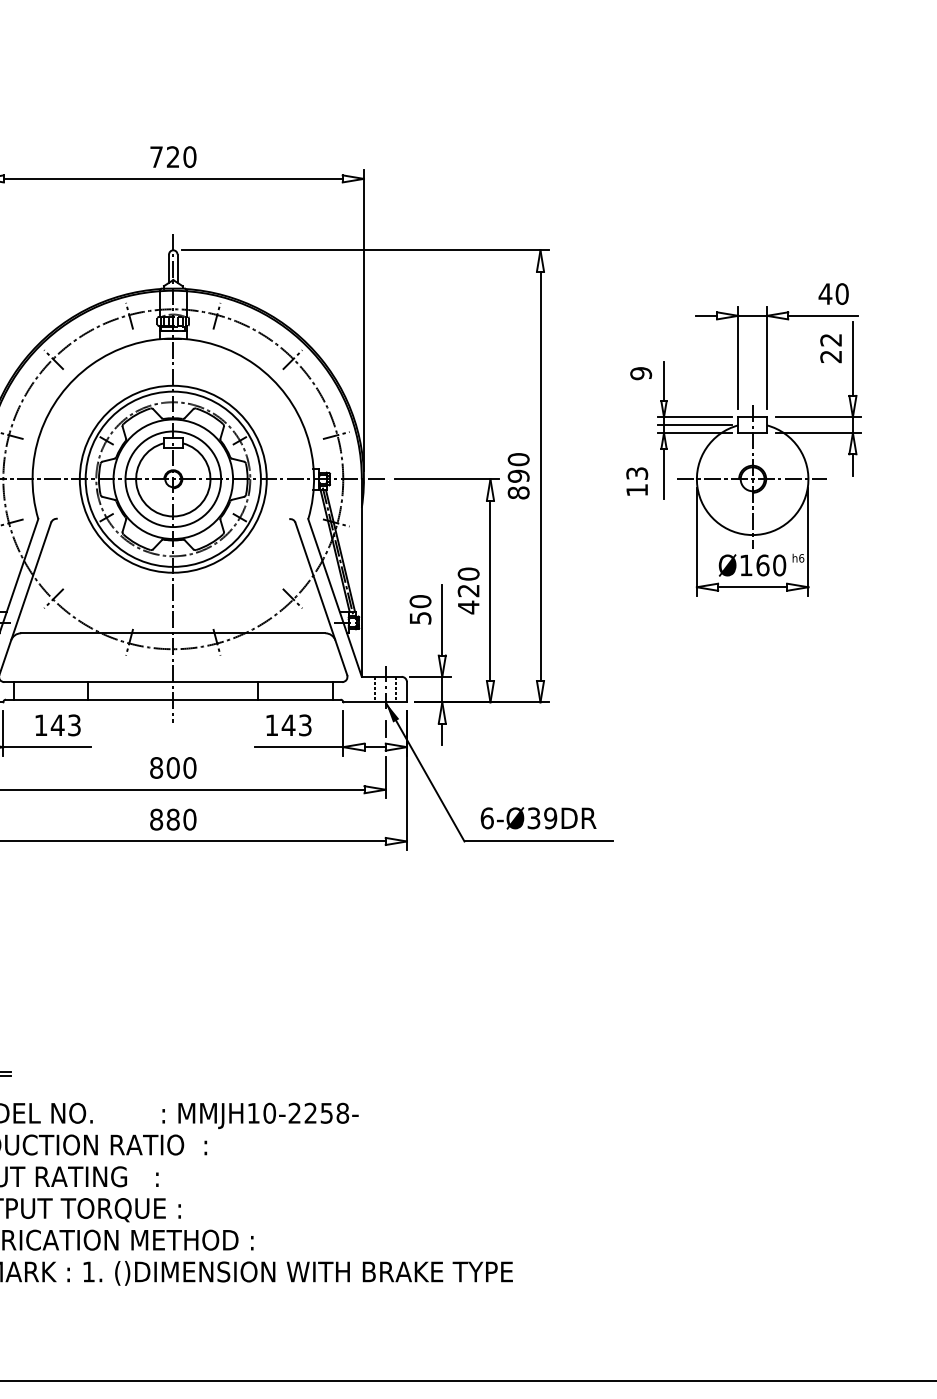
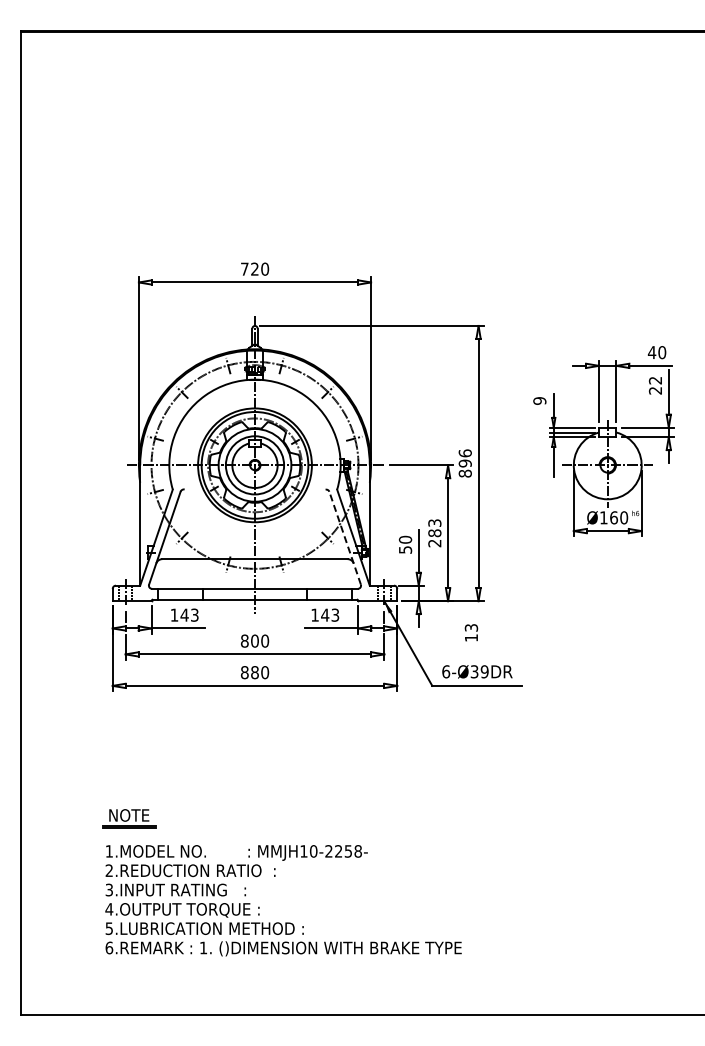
text: (517, 459) -> (464, 453), 890 -> 896
text: (637, 481) -> (471, 632), moved
text: (468, 591) -> (434, 533), 420 -> 283
line: (320, 597) -> (344, 537), solid -> dashed

